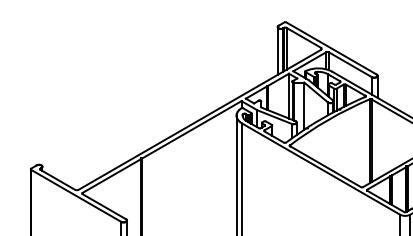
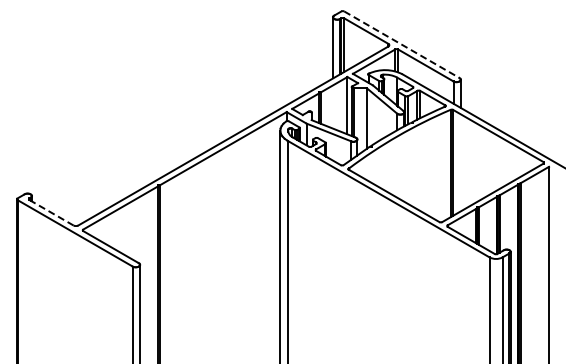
line: (331, 48) -> (401, 44), solid -> dashed
line: (57, 179) -> (51, 212), solid -> dashed

